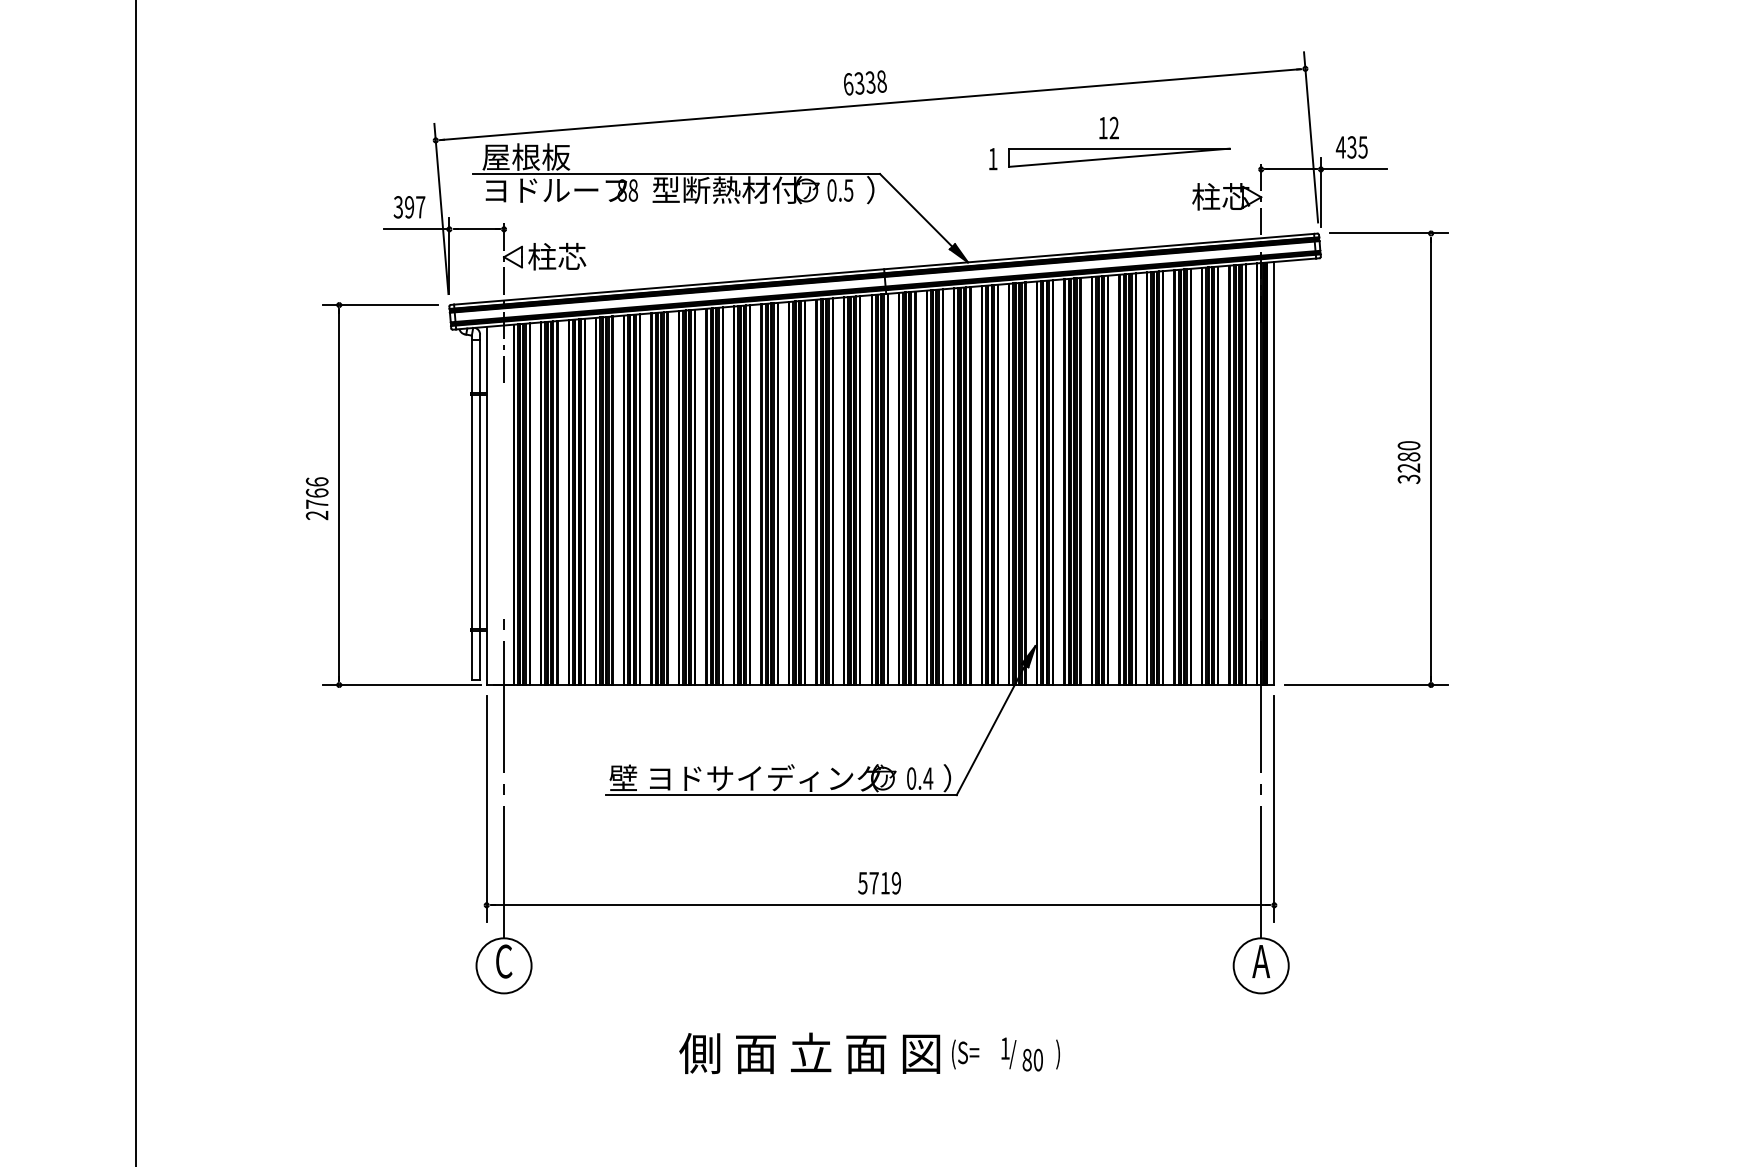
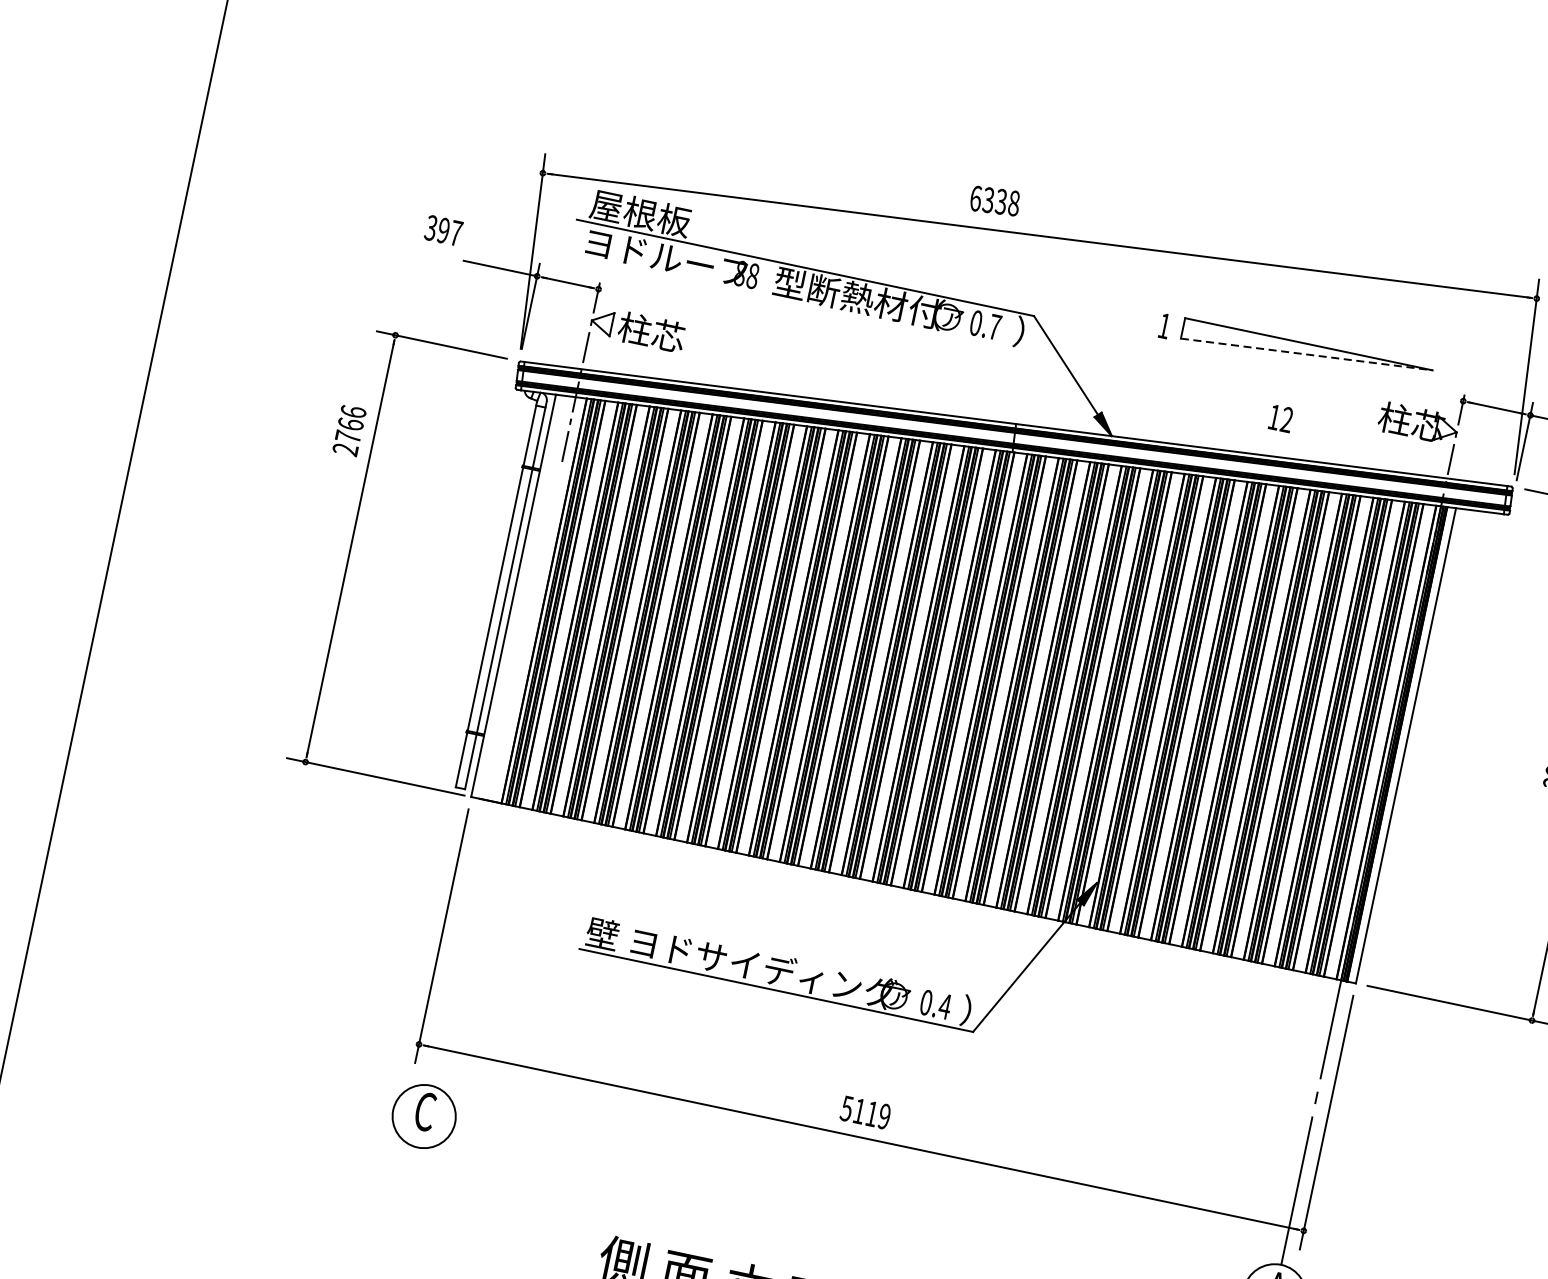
text: (865, 82) -> (995, 200), moved
text: (1108, 127) -> (1280, 417), moved
line: (1119, 157) -> (1306, 354), solid -> dashed
text: (848, 190) -> (994, 327), 0.5 -> 0.7
text: (409, 207) -> (443, 230), moved
text: (317, 498) -> (349, 430), moved
line: (504, 777) -> (469, 905), removed
text: (873, 883) -> (858, 1111), 5719 -> 5119

